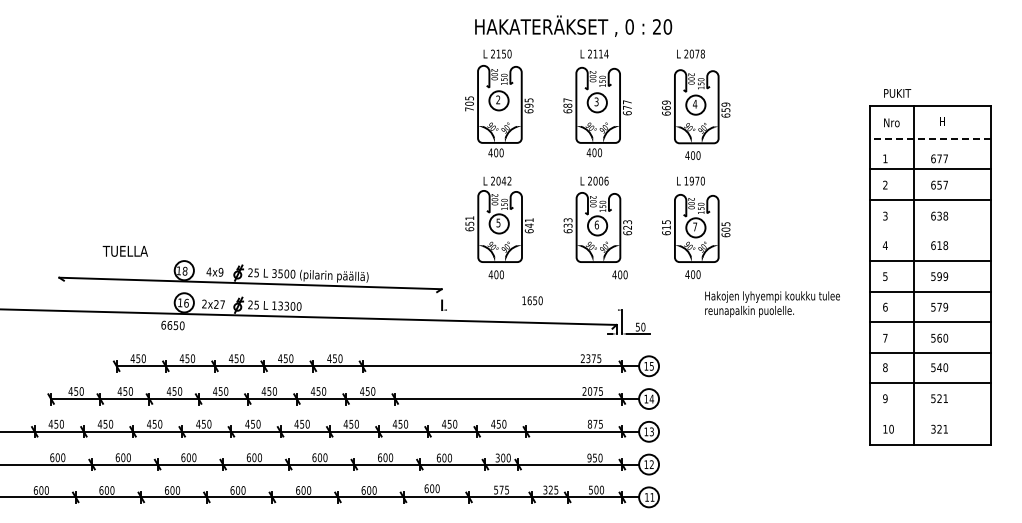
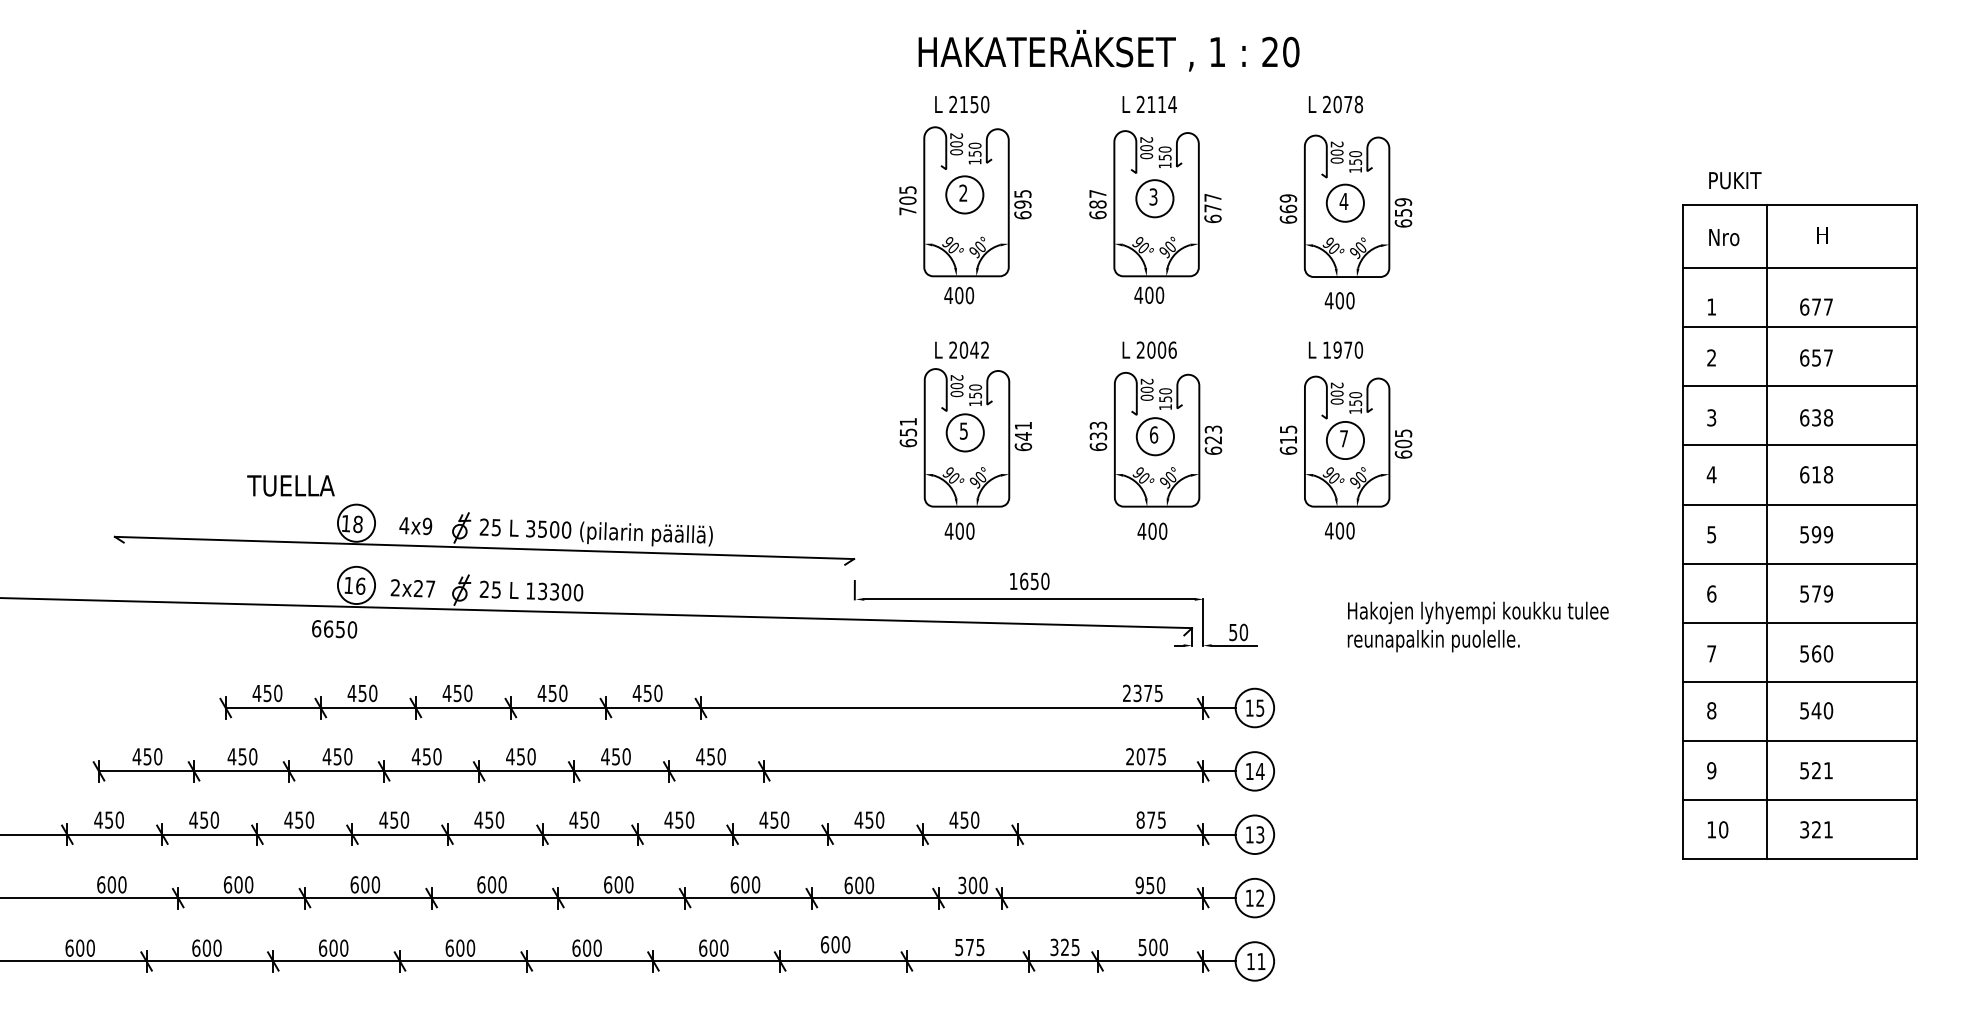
text: (629, 26) -> (1217, 51), 0 -> 1
line: (930, 138) -> (1798, 267), dashed -> solid
line: (930, 230) -> (1798, 445), added
text: (124, 251) -> (289, 486), moved
text: (619, 274) -> (1151, 530), moved
text: (772, 304) -> (1478, 627), moved
line: (531, 310) -> (1027, 600), added
line: (930, 413) -> (1798, 799), added

